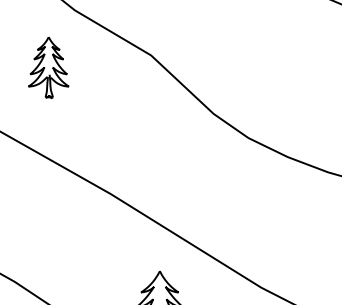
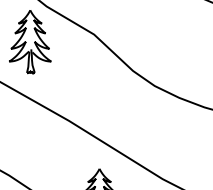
part: (48, 68) -> (30, 42), size x1.67

